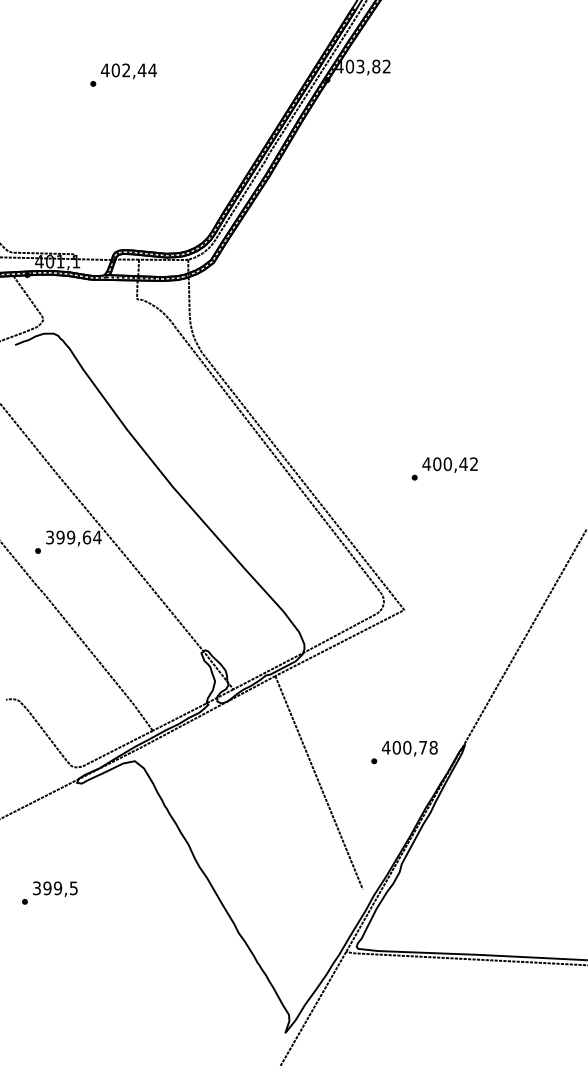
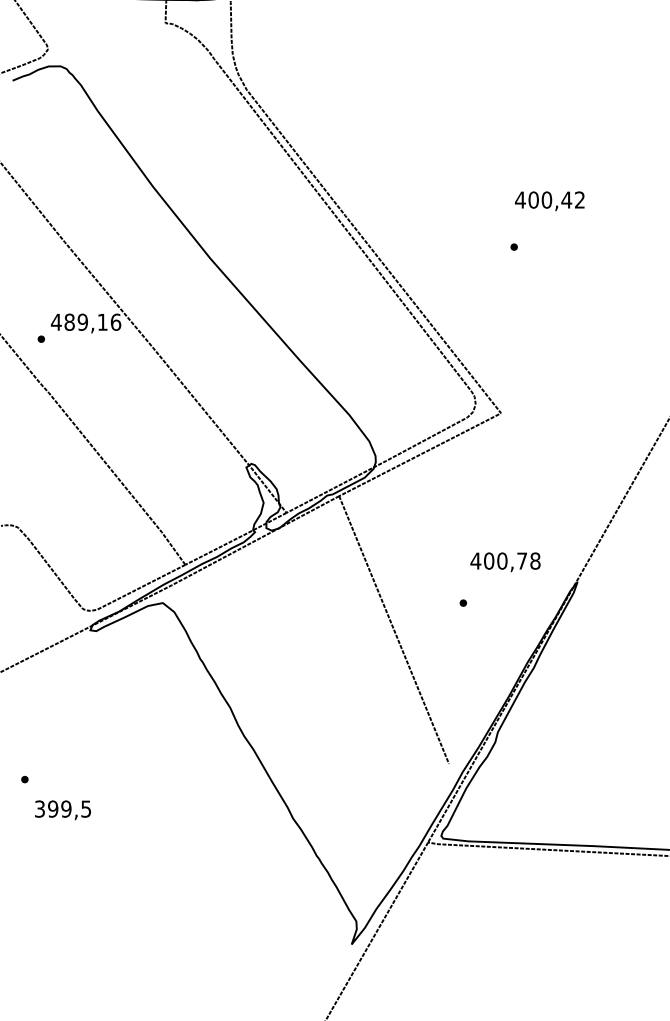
text: (449, 464) -> (549, 200), moved
text: (73, 537) -> (85, 322), 399,64 -> 489,16
text: (409, 748) -> (505, 561), moved
text: (55, 889) -> (63, 810), moved

